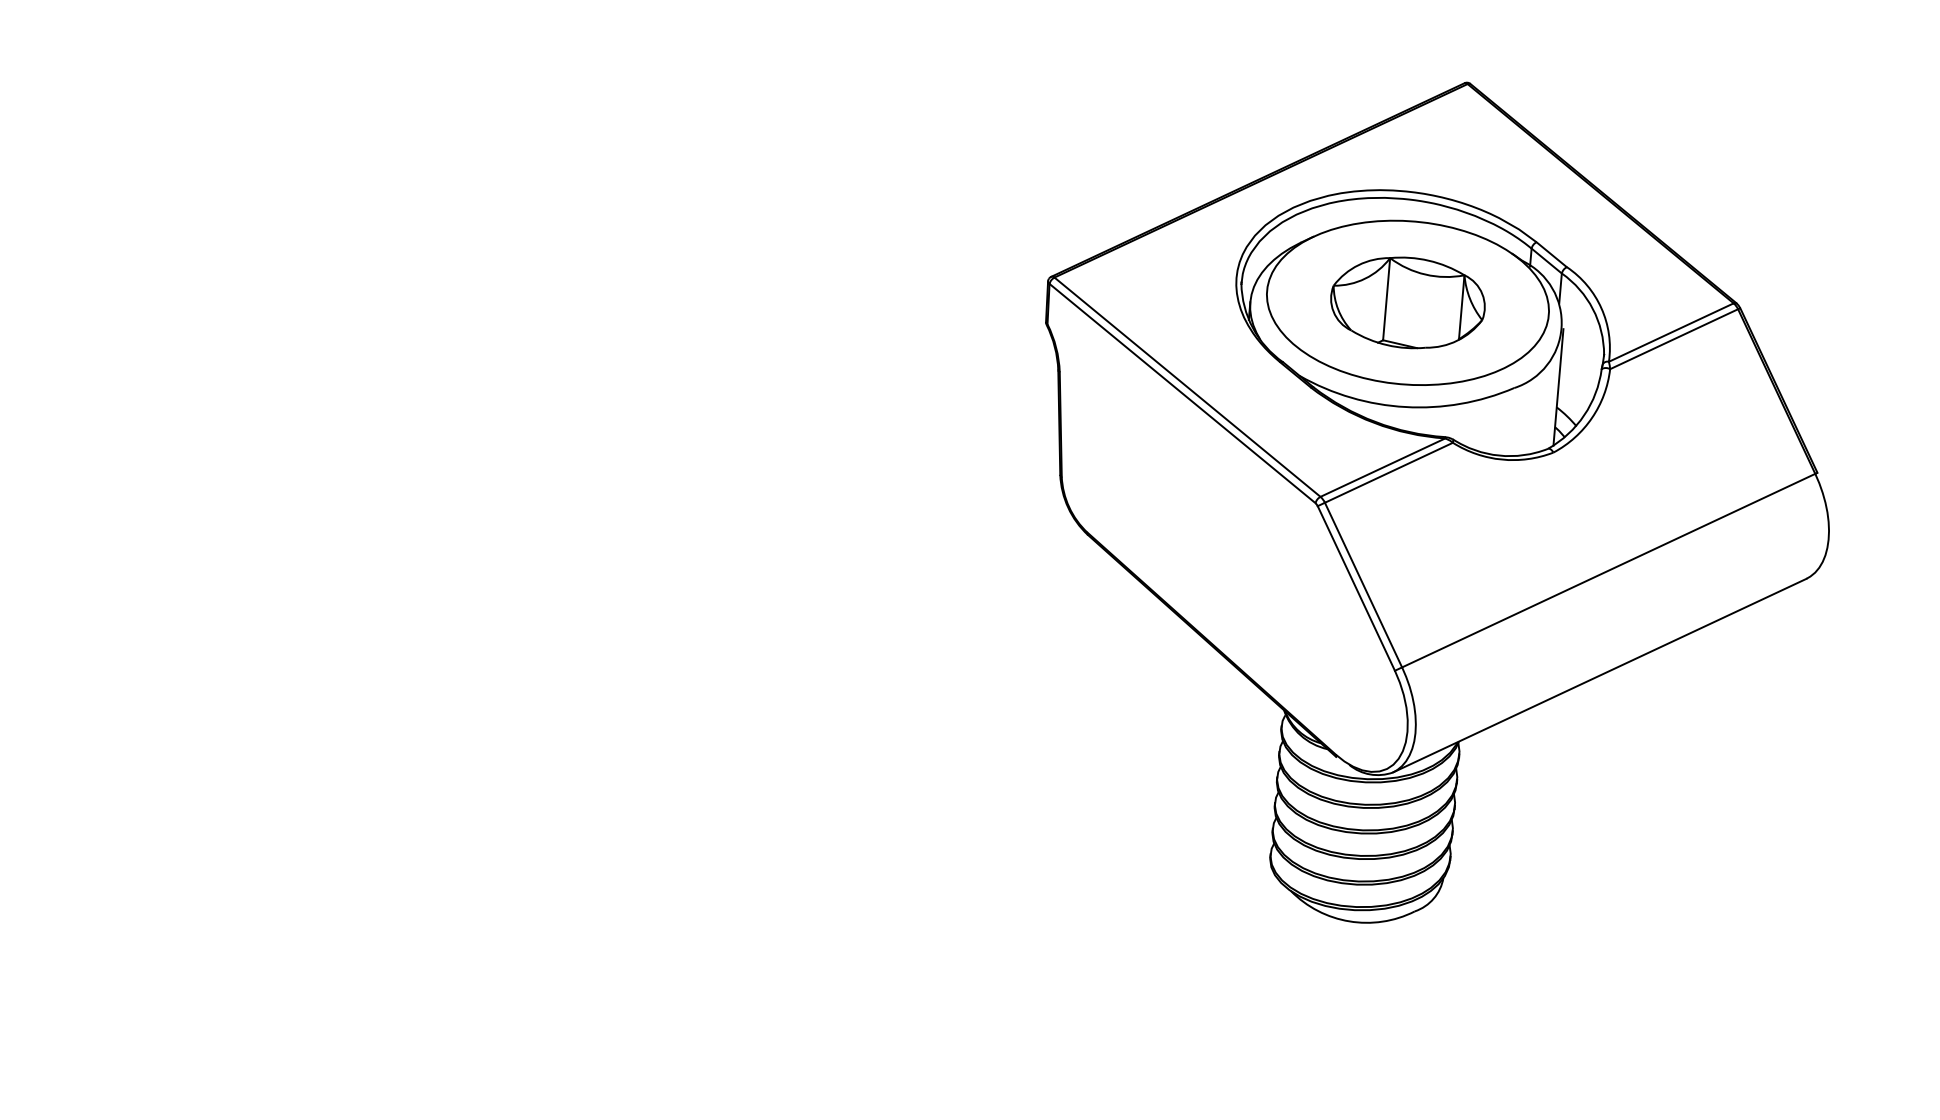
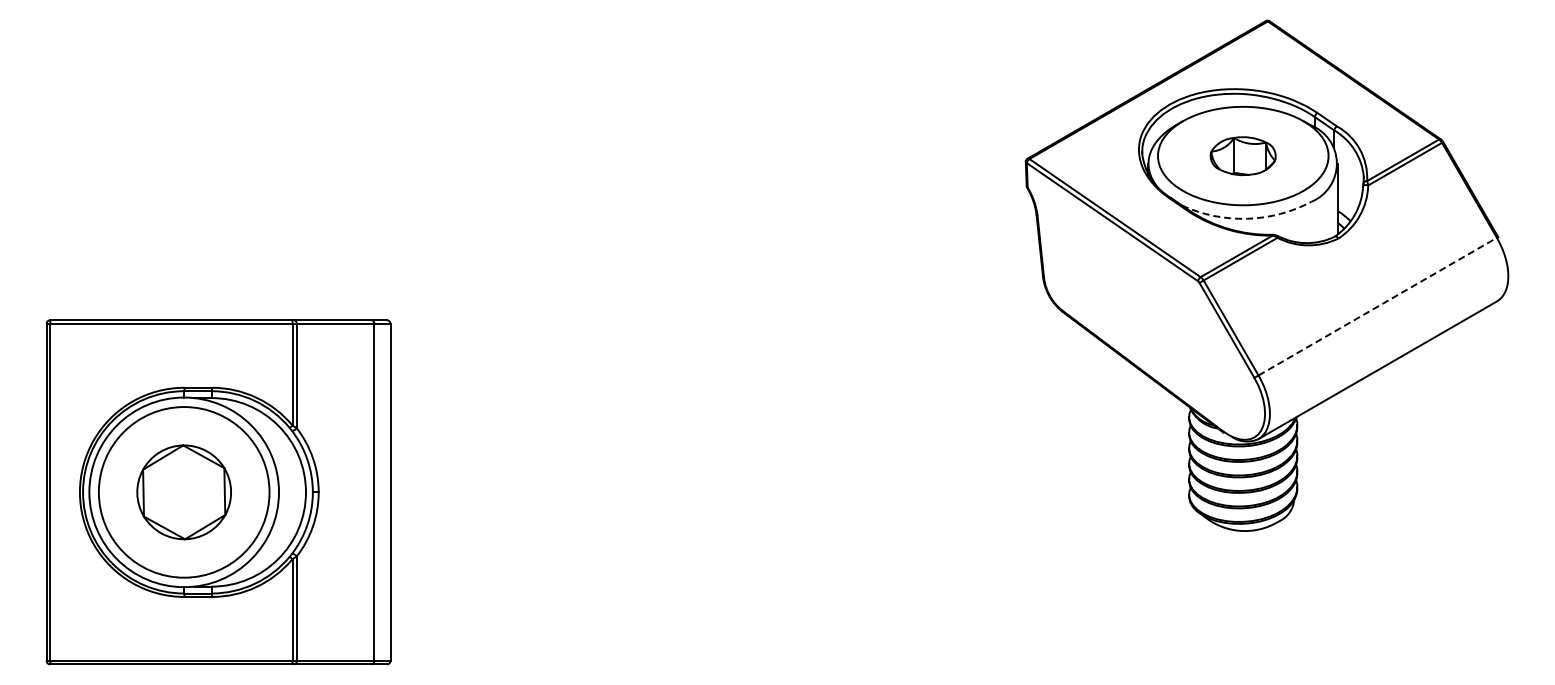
part: (1406, 303) -> (1242, 156), size x0.7
arc: (1406, 406) -> (1247, 218), solid -> dashed
line: (1608, 570) -> (1377, 306), solid -> dashed

